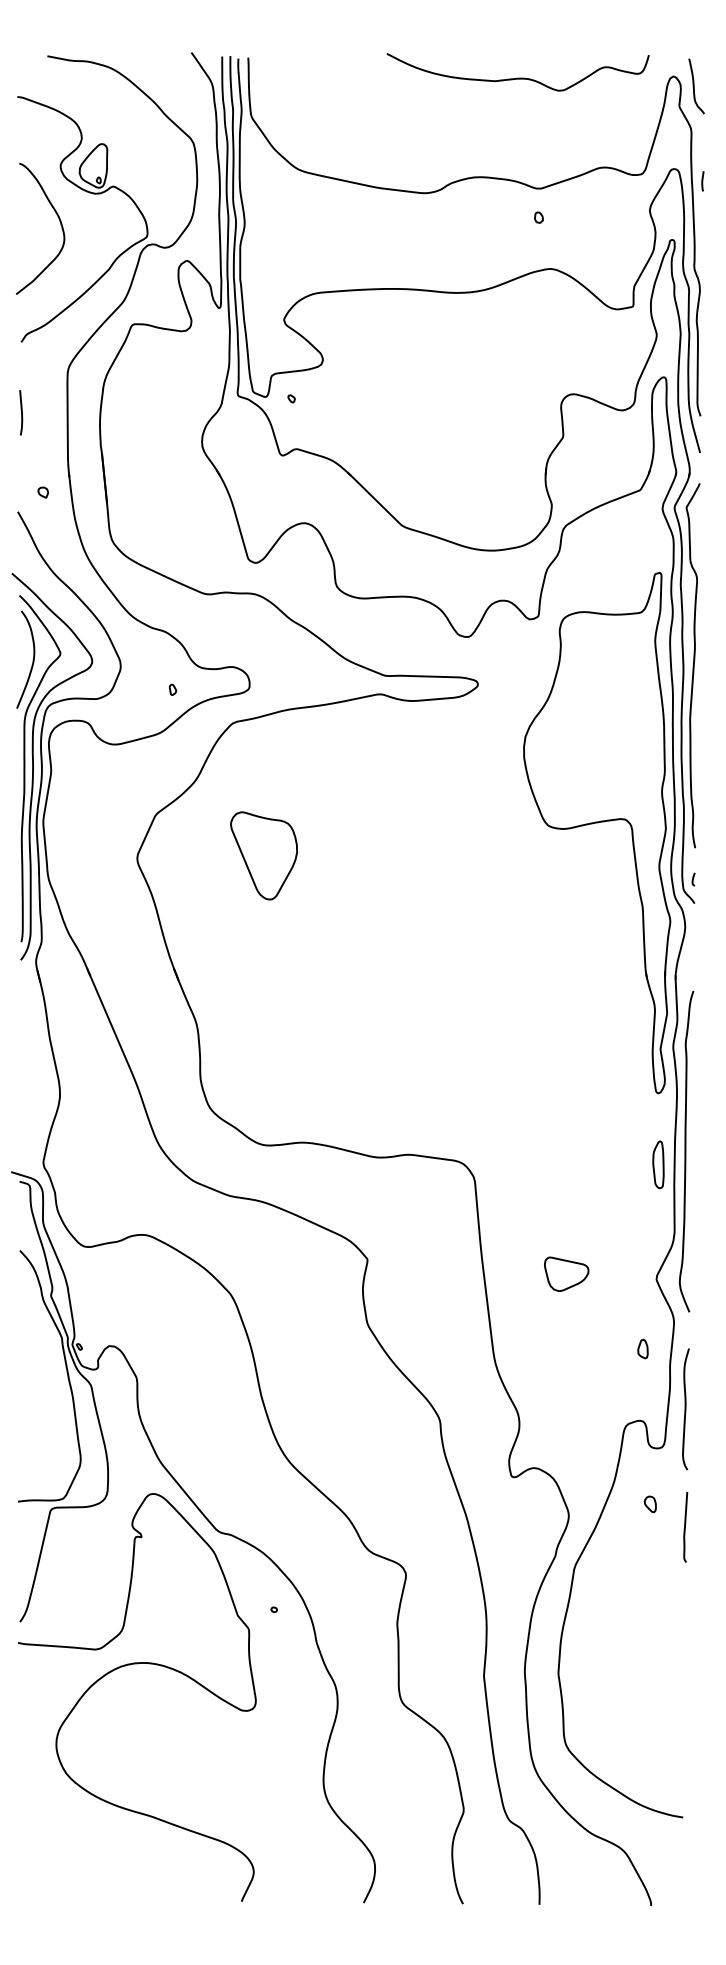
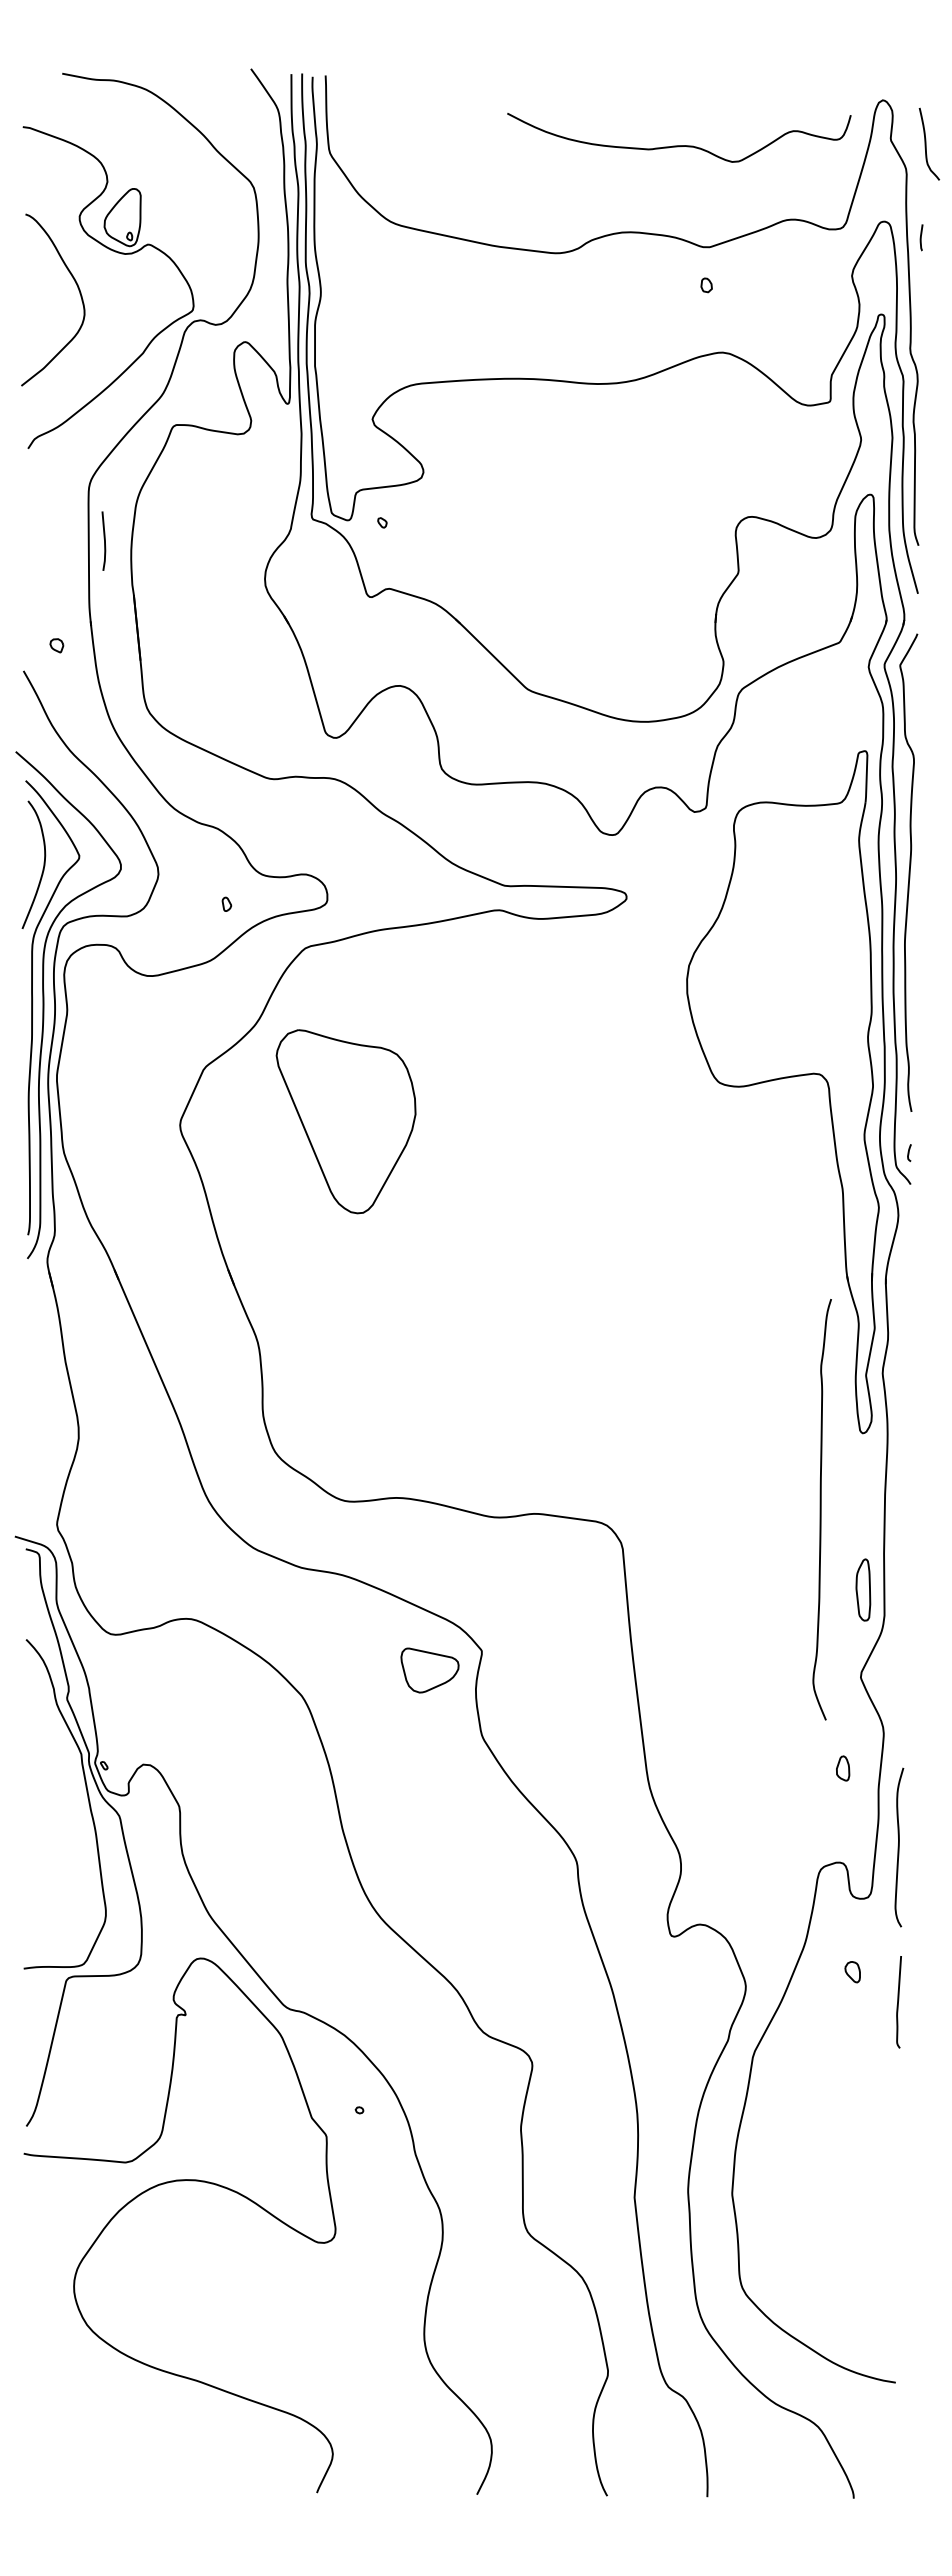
curve: (518, 78) -> (679, 145), moved
curve: (694, 85) -> (926, 143), moved
line: (21, 412) -> (104, 540), moved
part: (264, 856) -> (346, 1122), size x1.6
curve: (686, 1151) -> (821, 1509), moved
part: (658, 1164) -> (863, 1589), moved
part: (566, 1274) -> (429, 1670), moved

